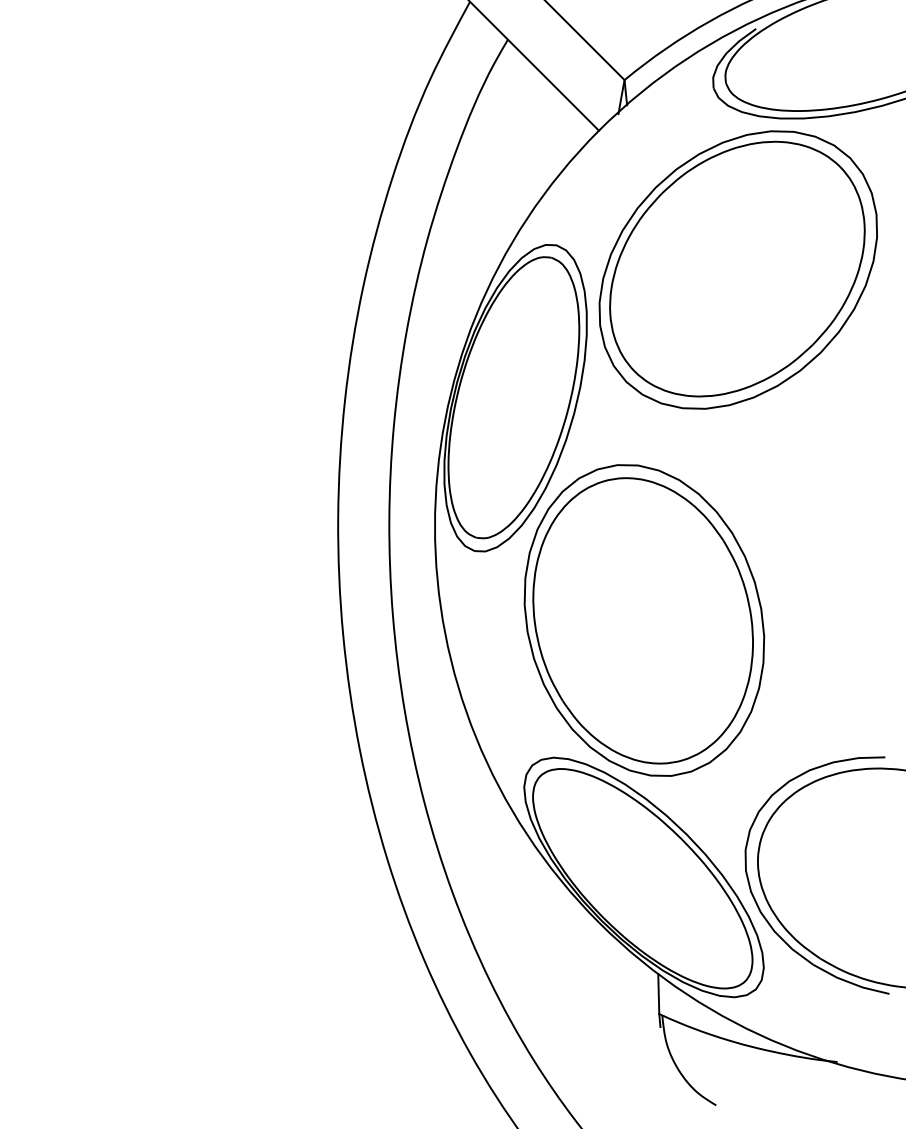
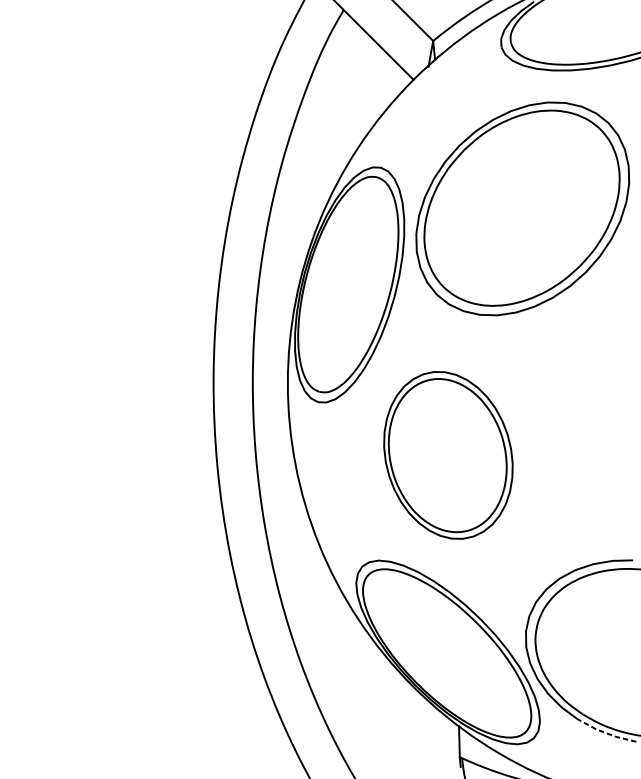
part: (737, 269) -> (522, 208), moved
part: (644, 620) -> (448, 455), size x0.7
line: (849, 982) -> (605, 732), solid -> dashed

